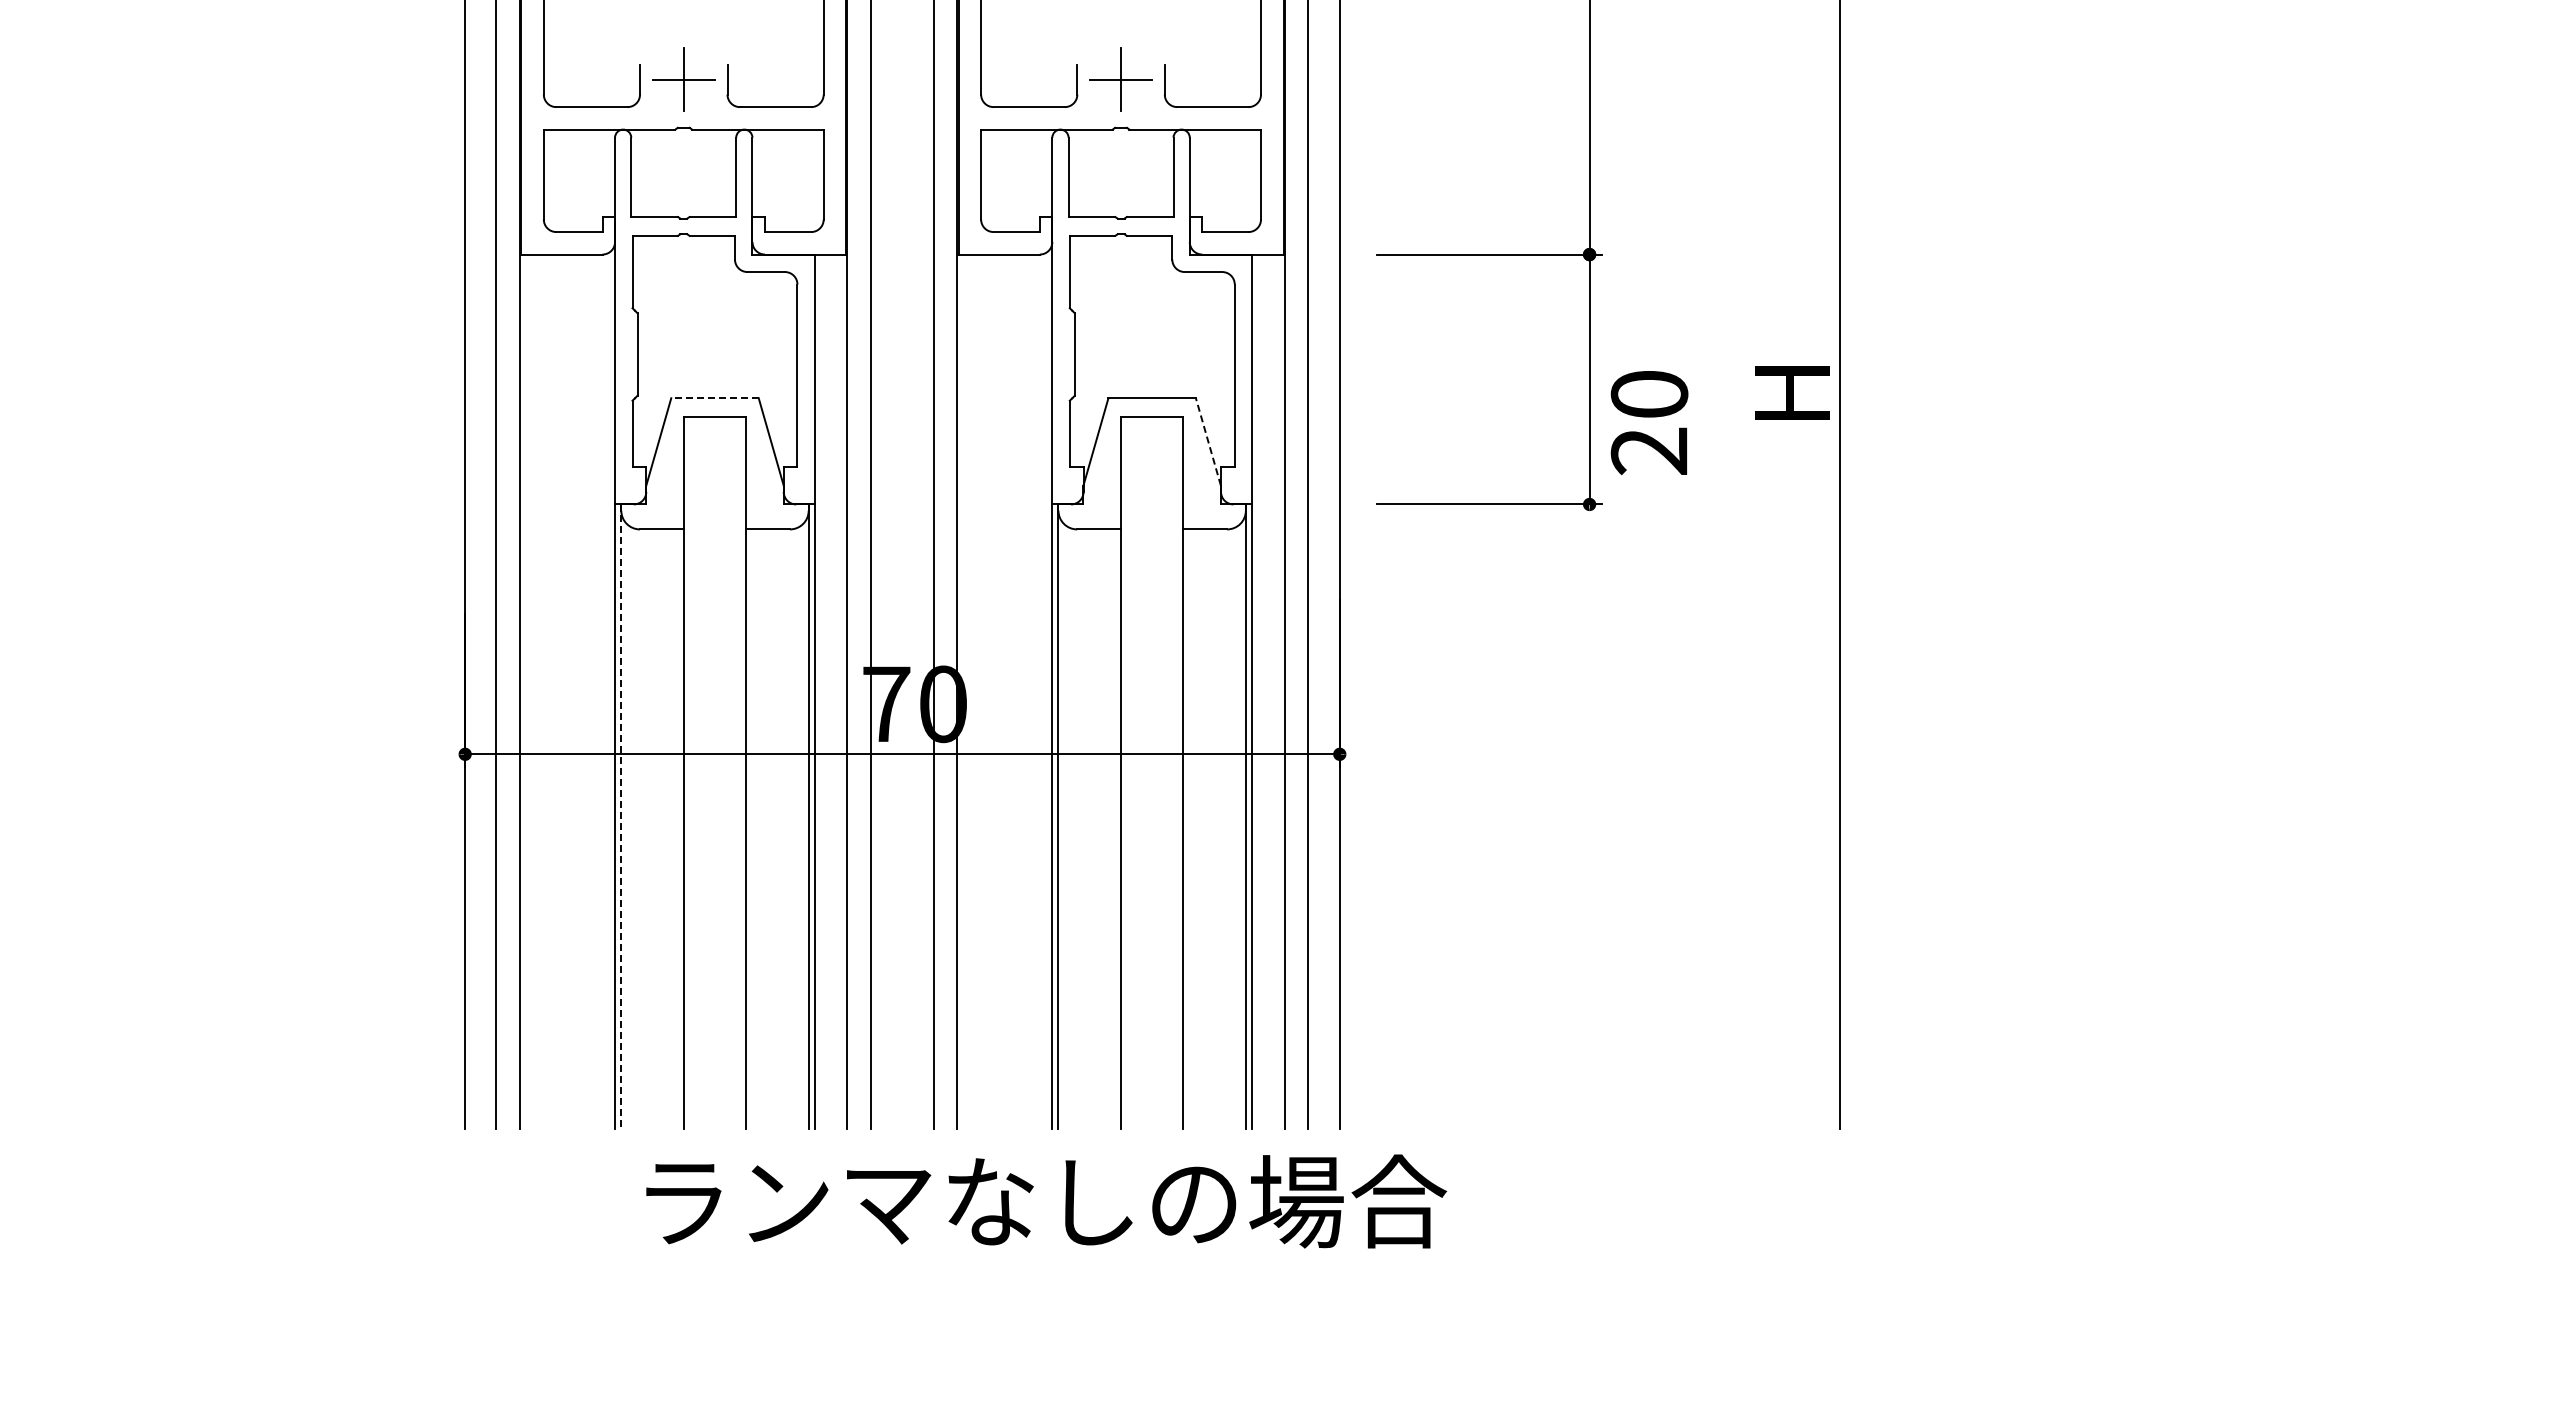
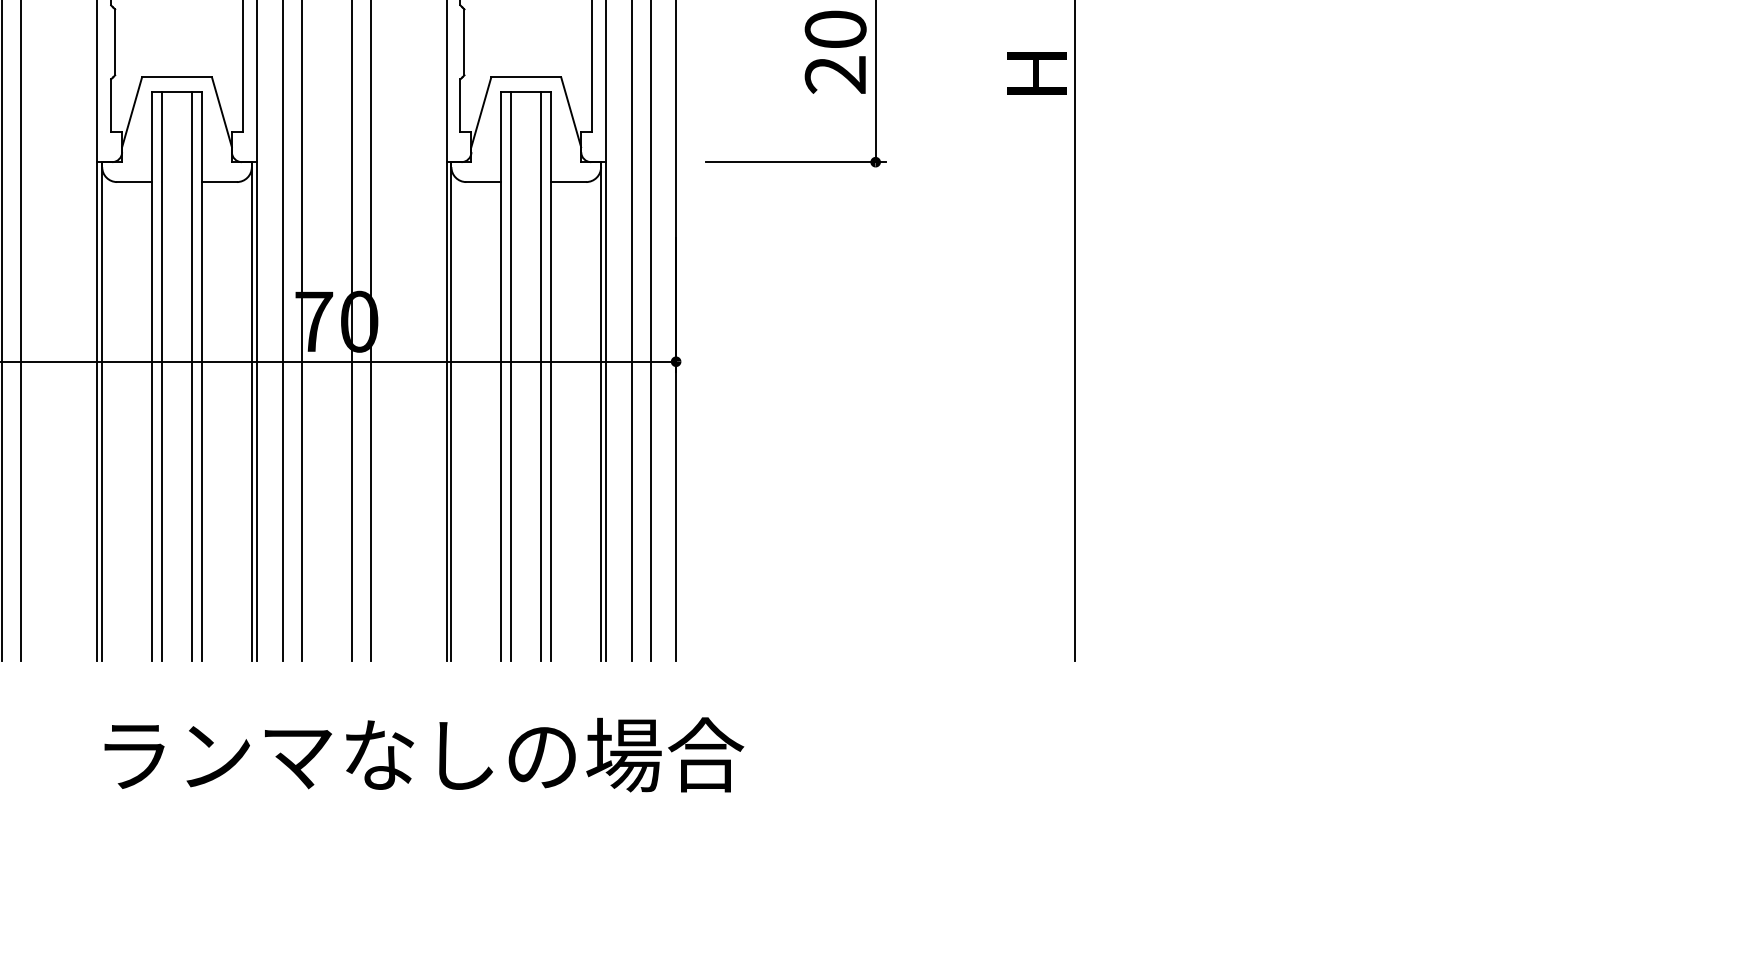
line: (715, 398) -> (177, 77), dashed -> solid
text: (1649, 423) -> (835, 52), moved
line: (1208, 441) -> (571, 111), dashed -> solid
line: (696, 772) -> (162, 376), added
line: (733, 772) -> (191, 376), added
line: (1133, 772) -> (511, 376), added
line: (1170, 772) -> (540, 376), added
line: (621, 817) -> (102, 412), dashed -> solid
text: (1046, 1201) -> (424, 754), moved

